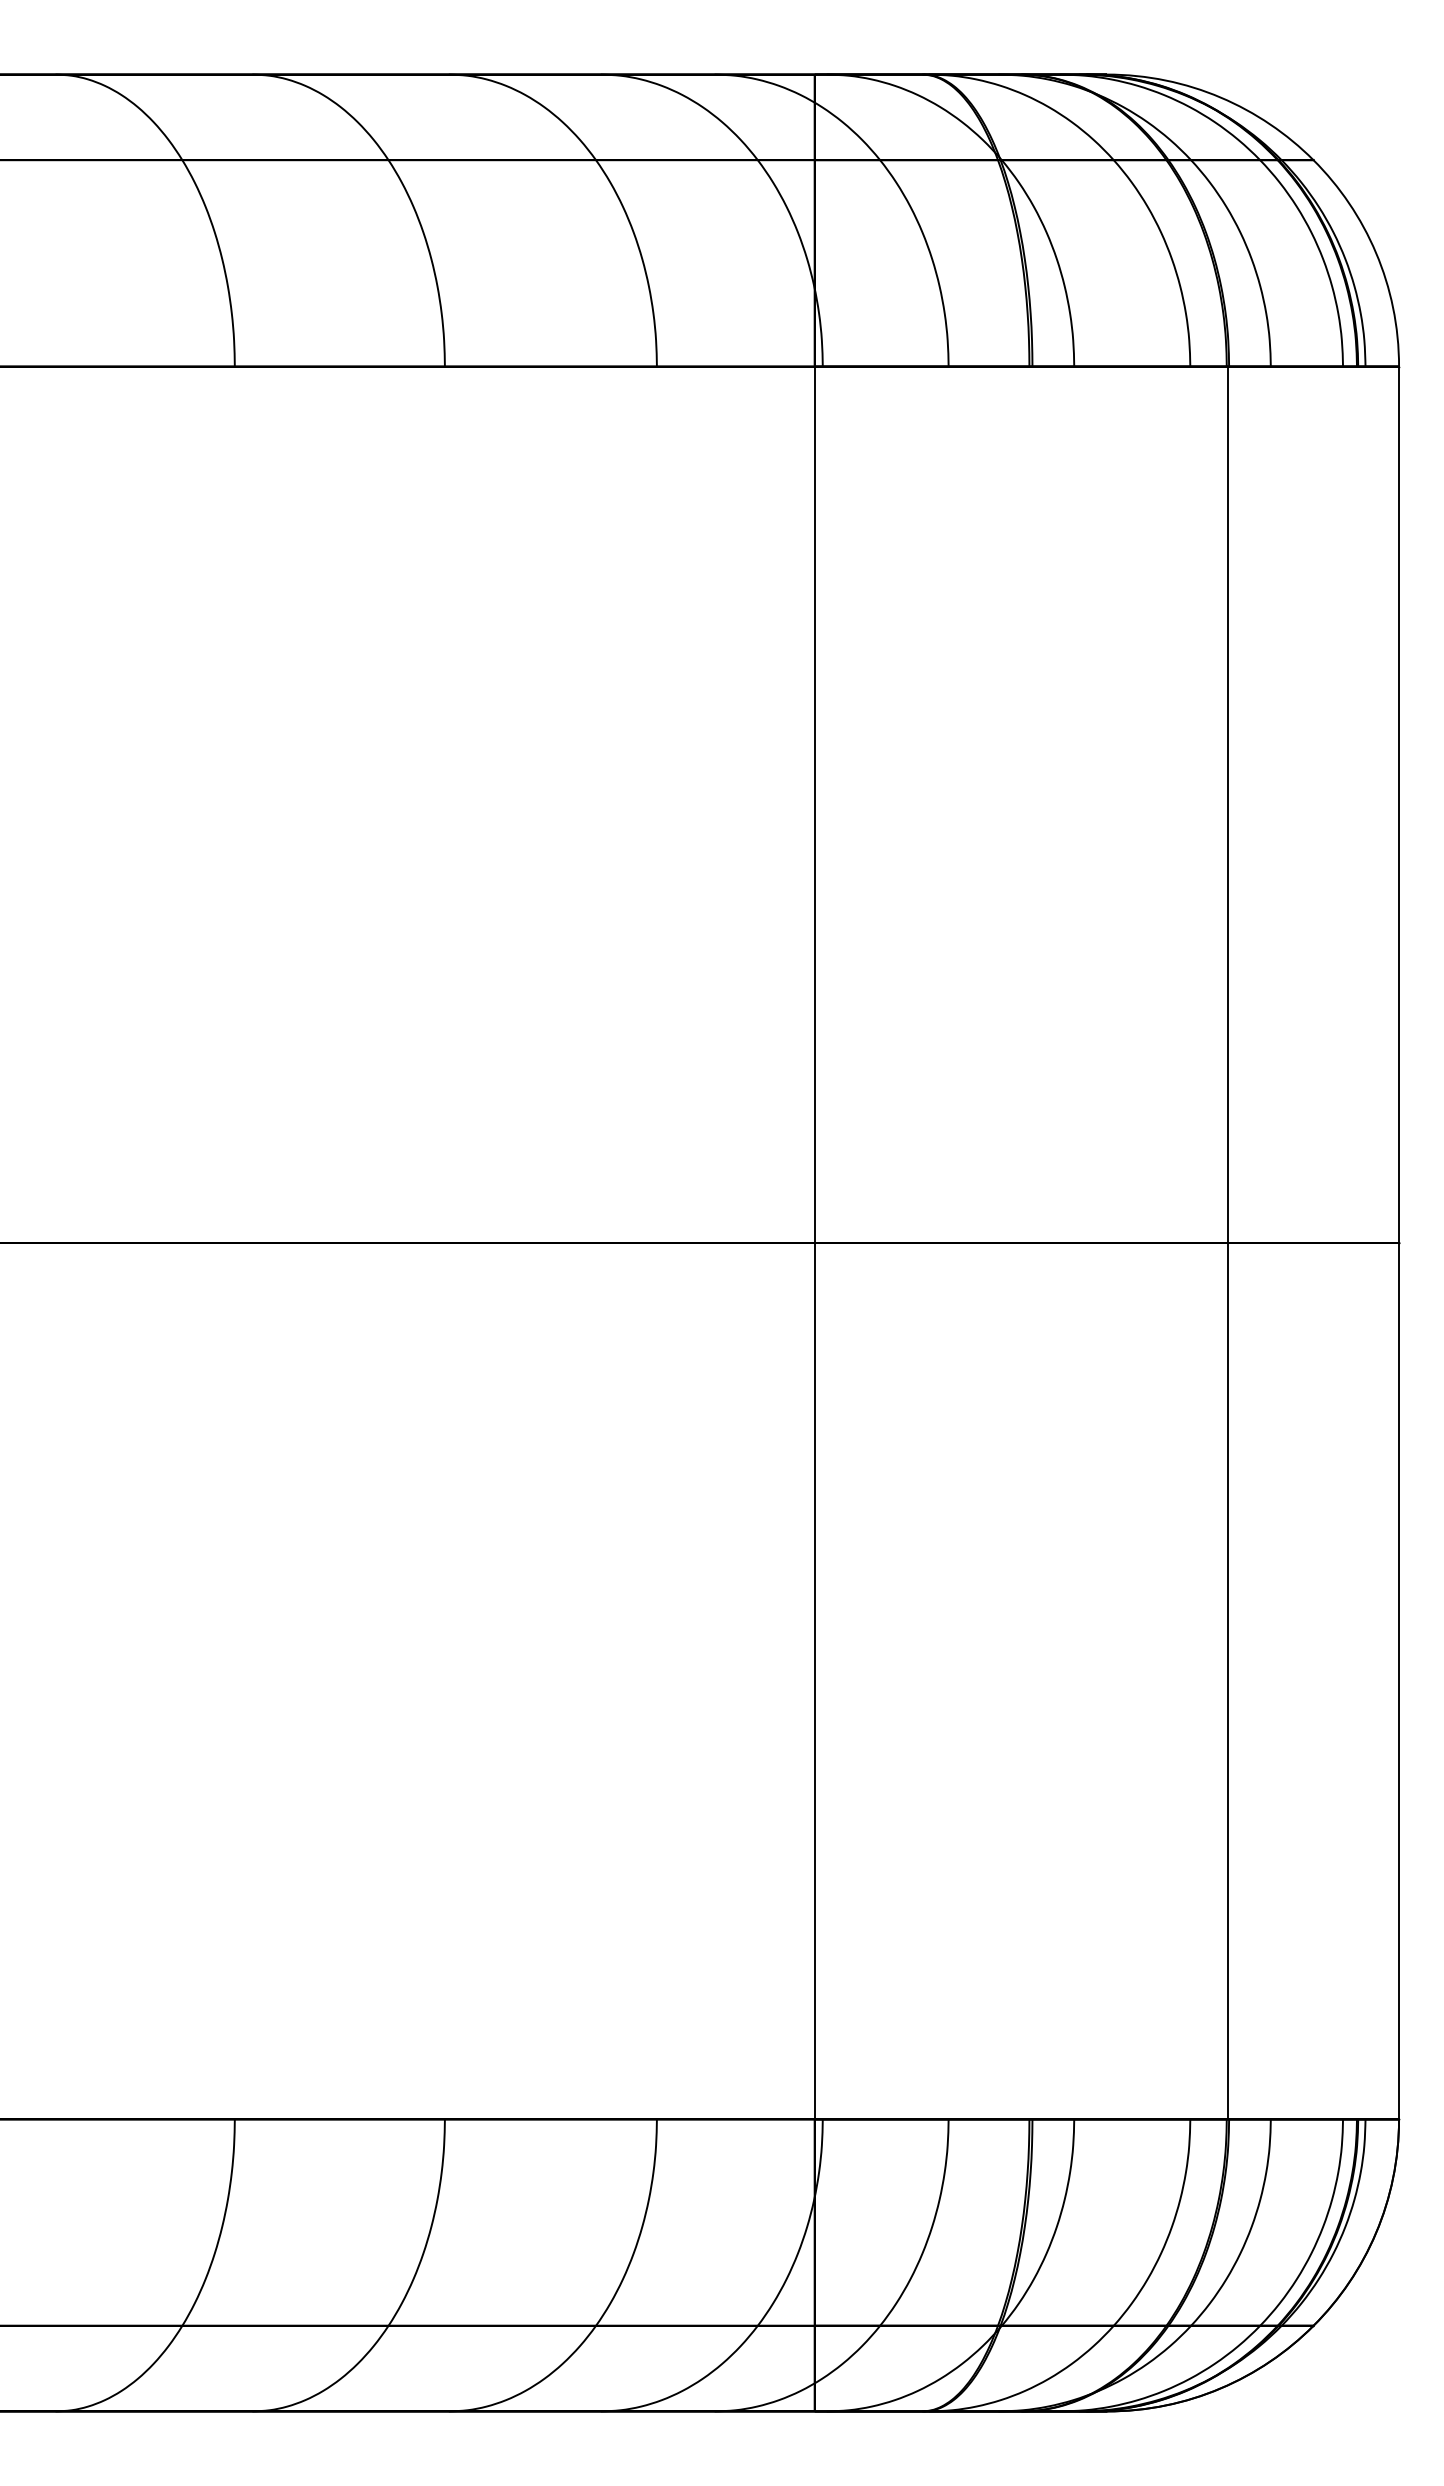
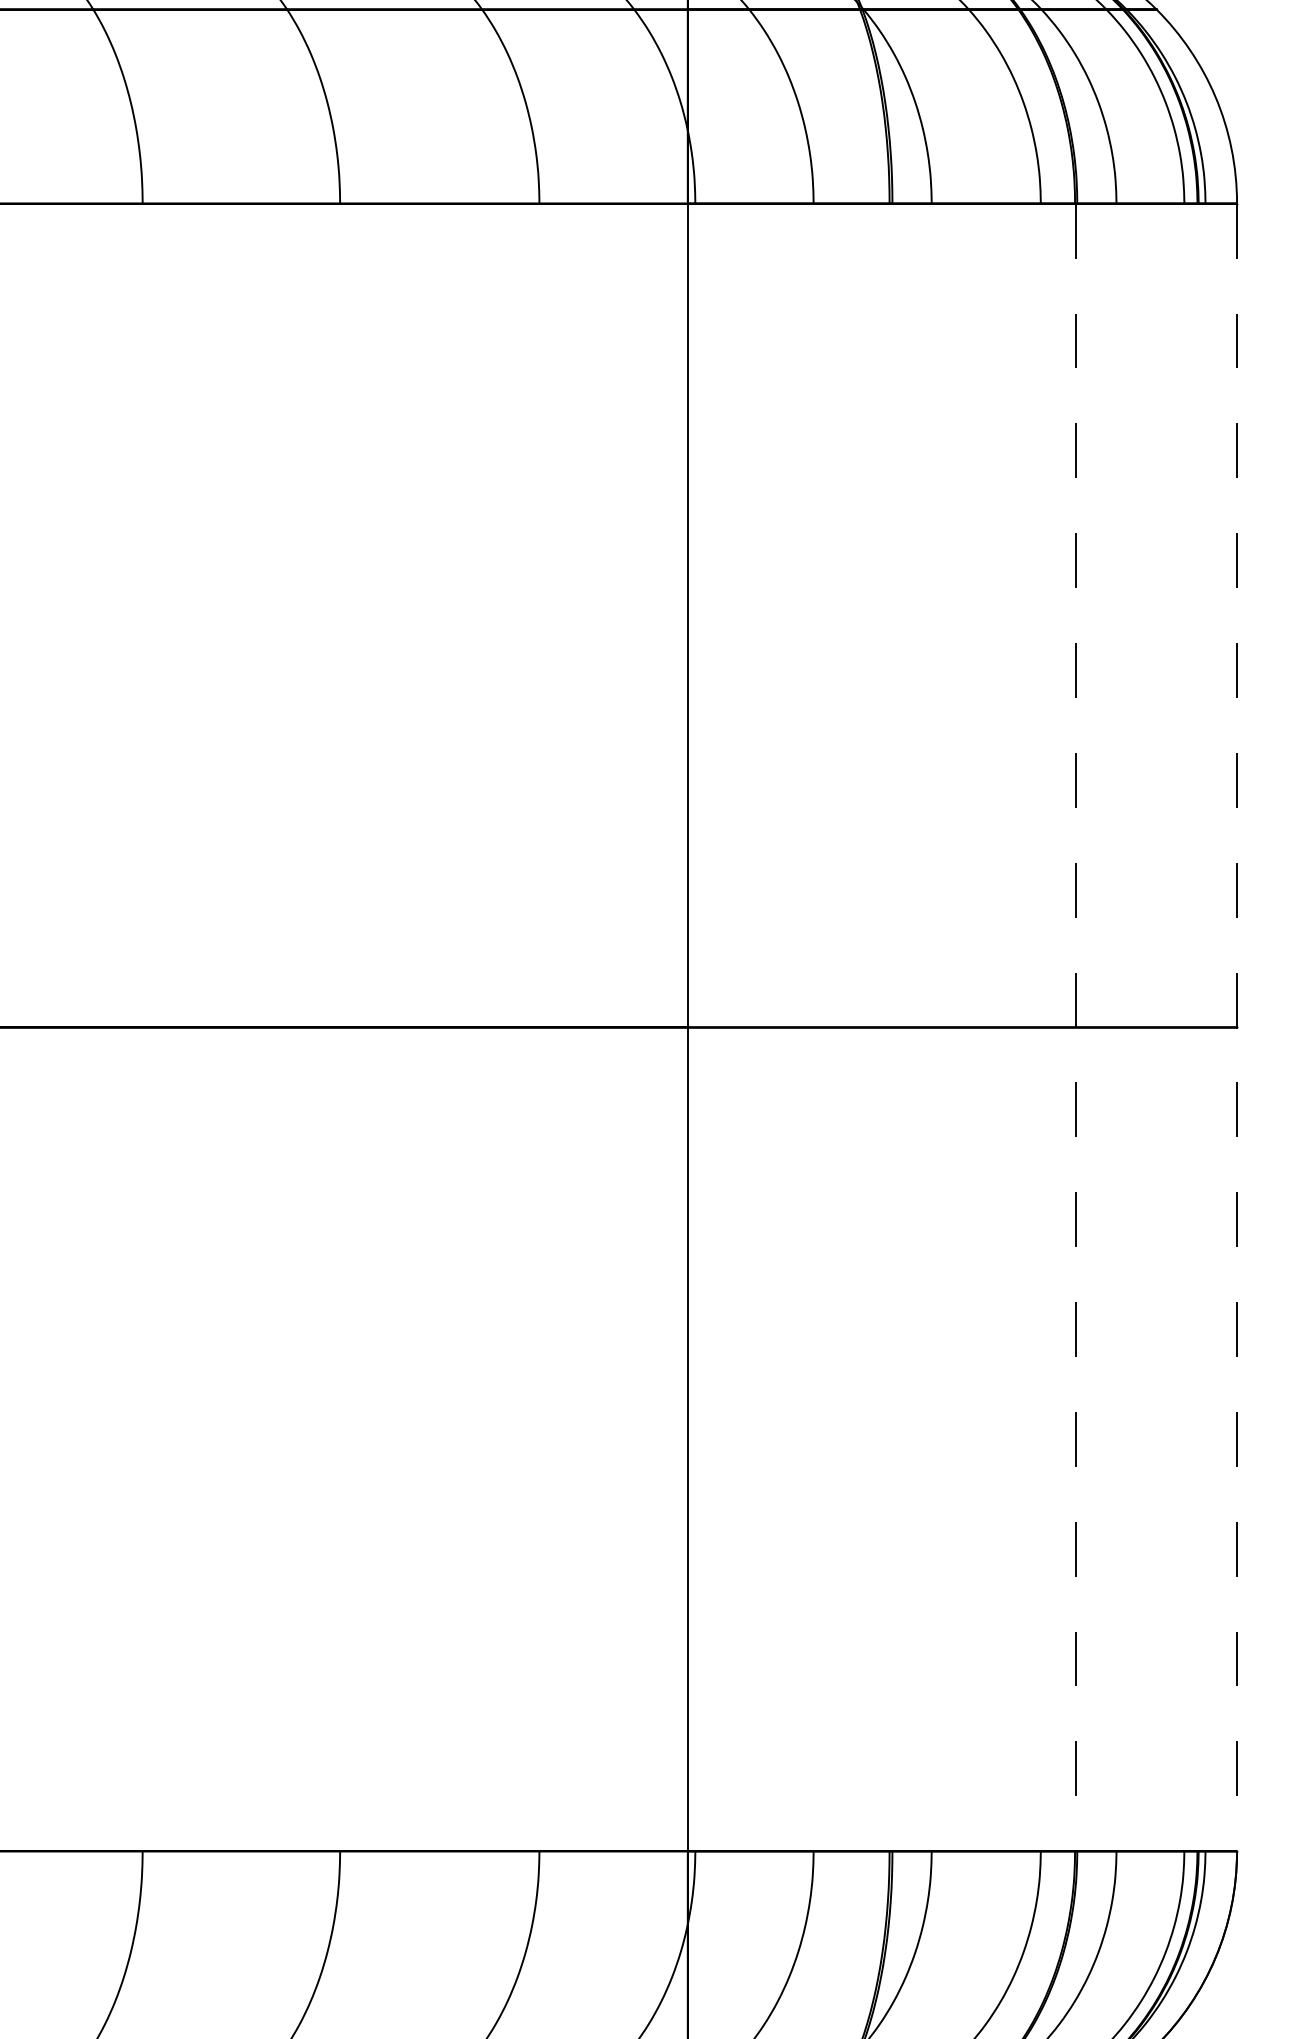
line: (1227, 1243) -> (1075, 1027), solid -> dashed
line: (1399, 1243) -> (1237, 1027), solid -> dashed

